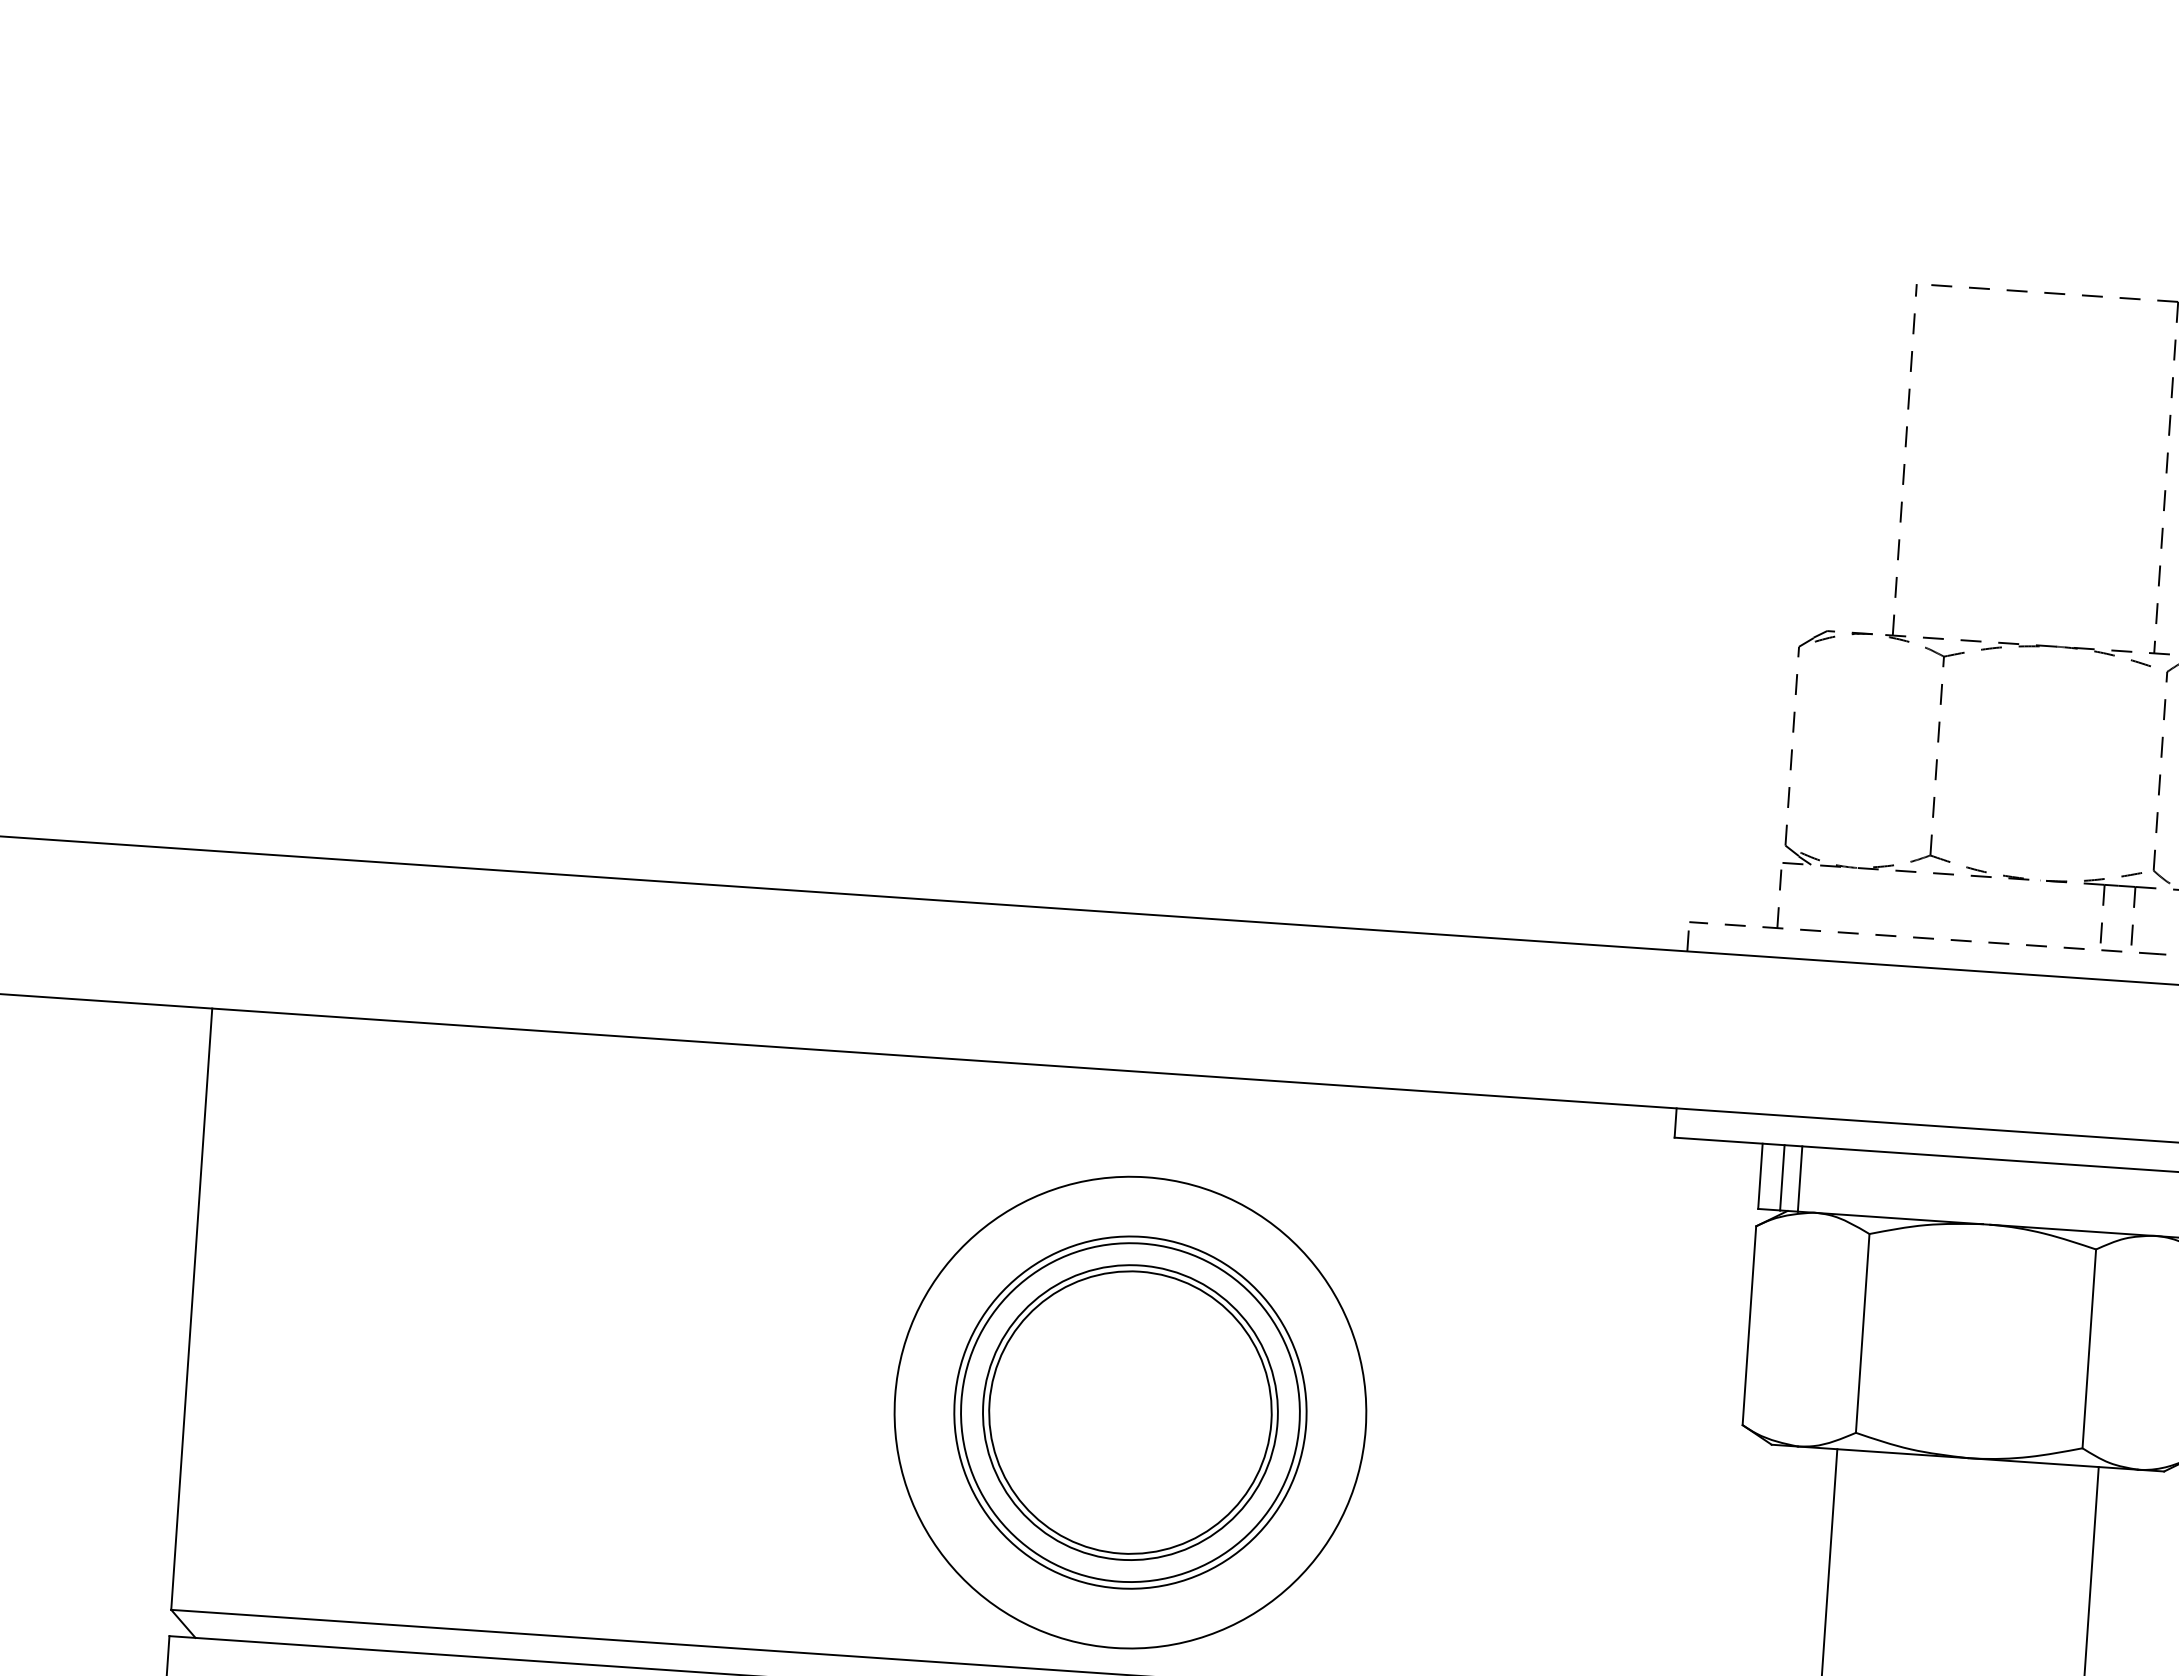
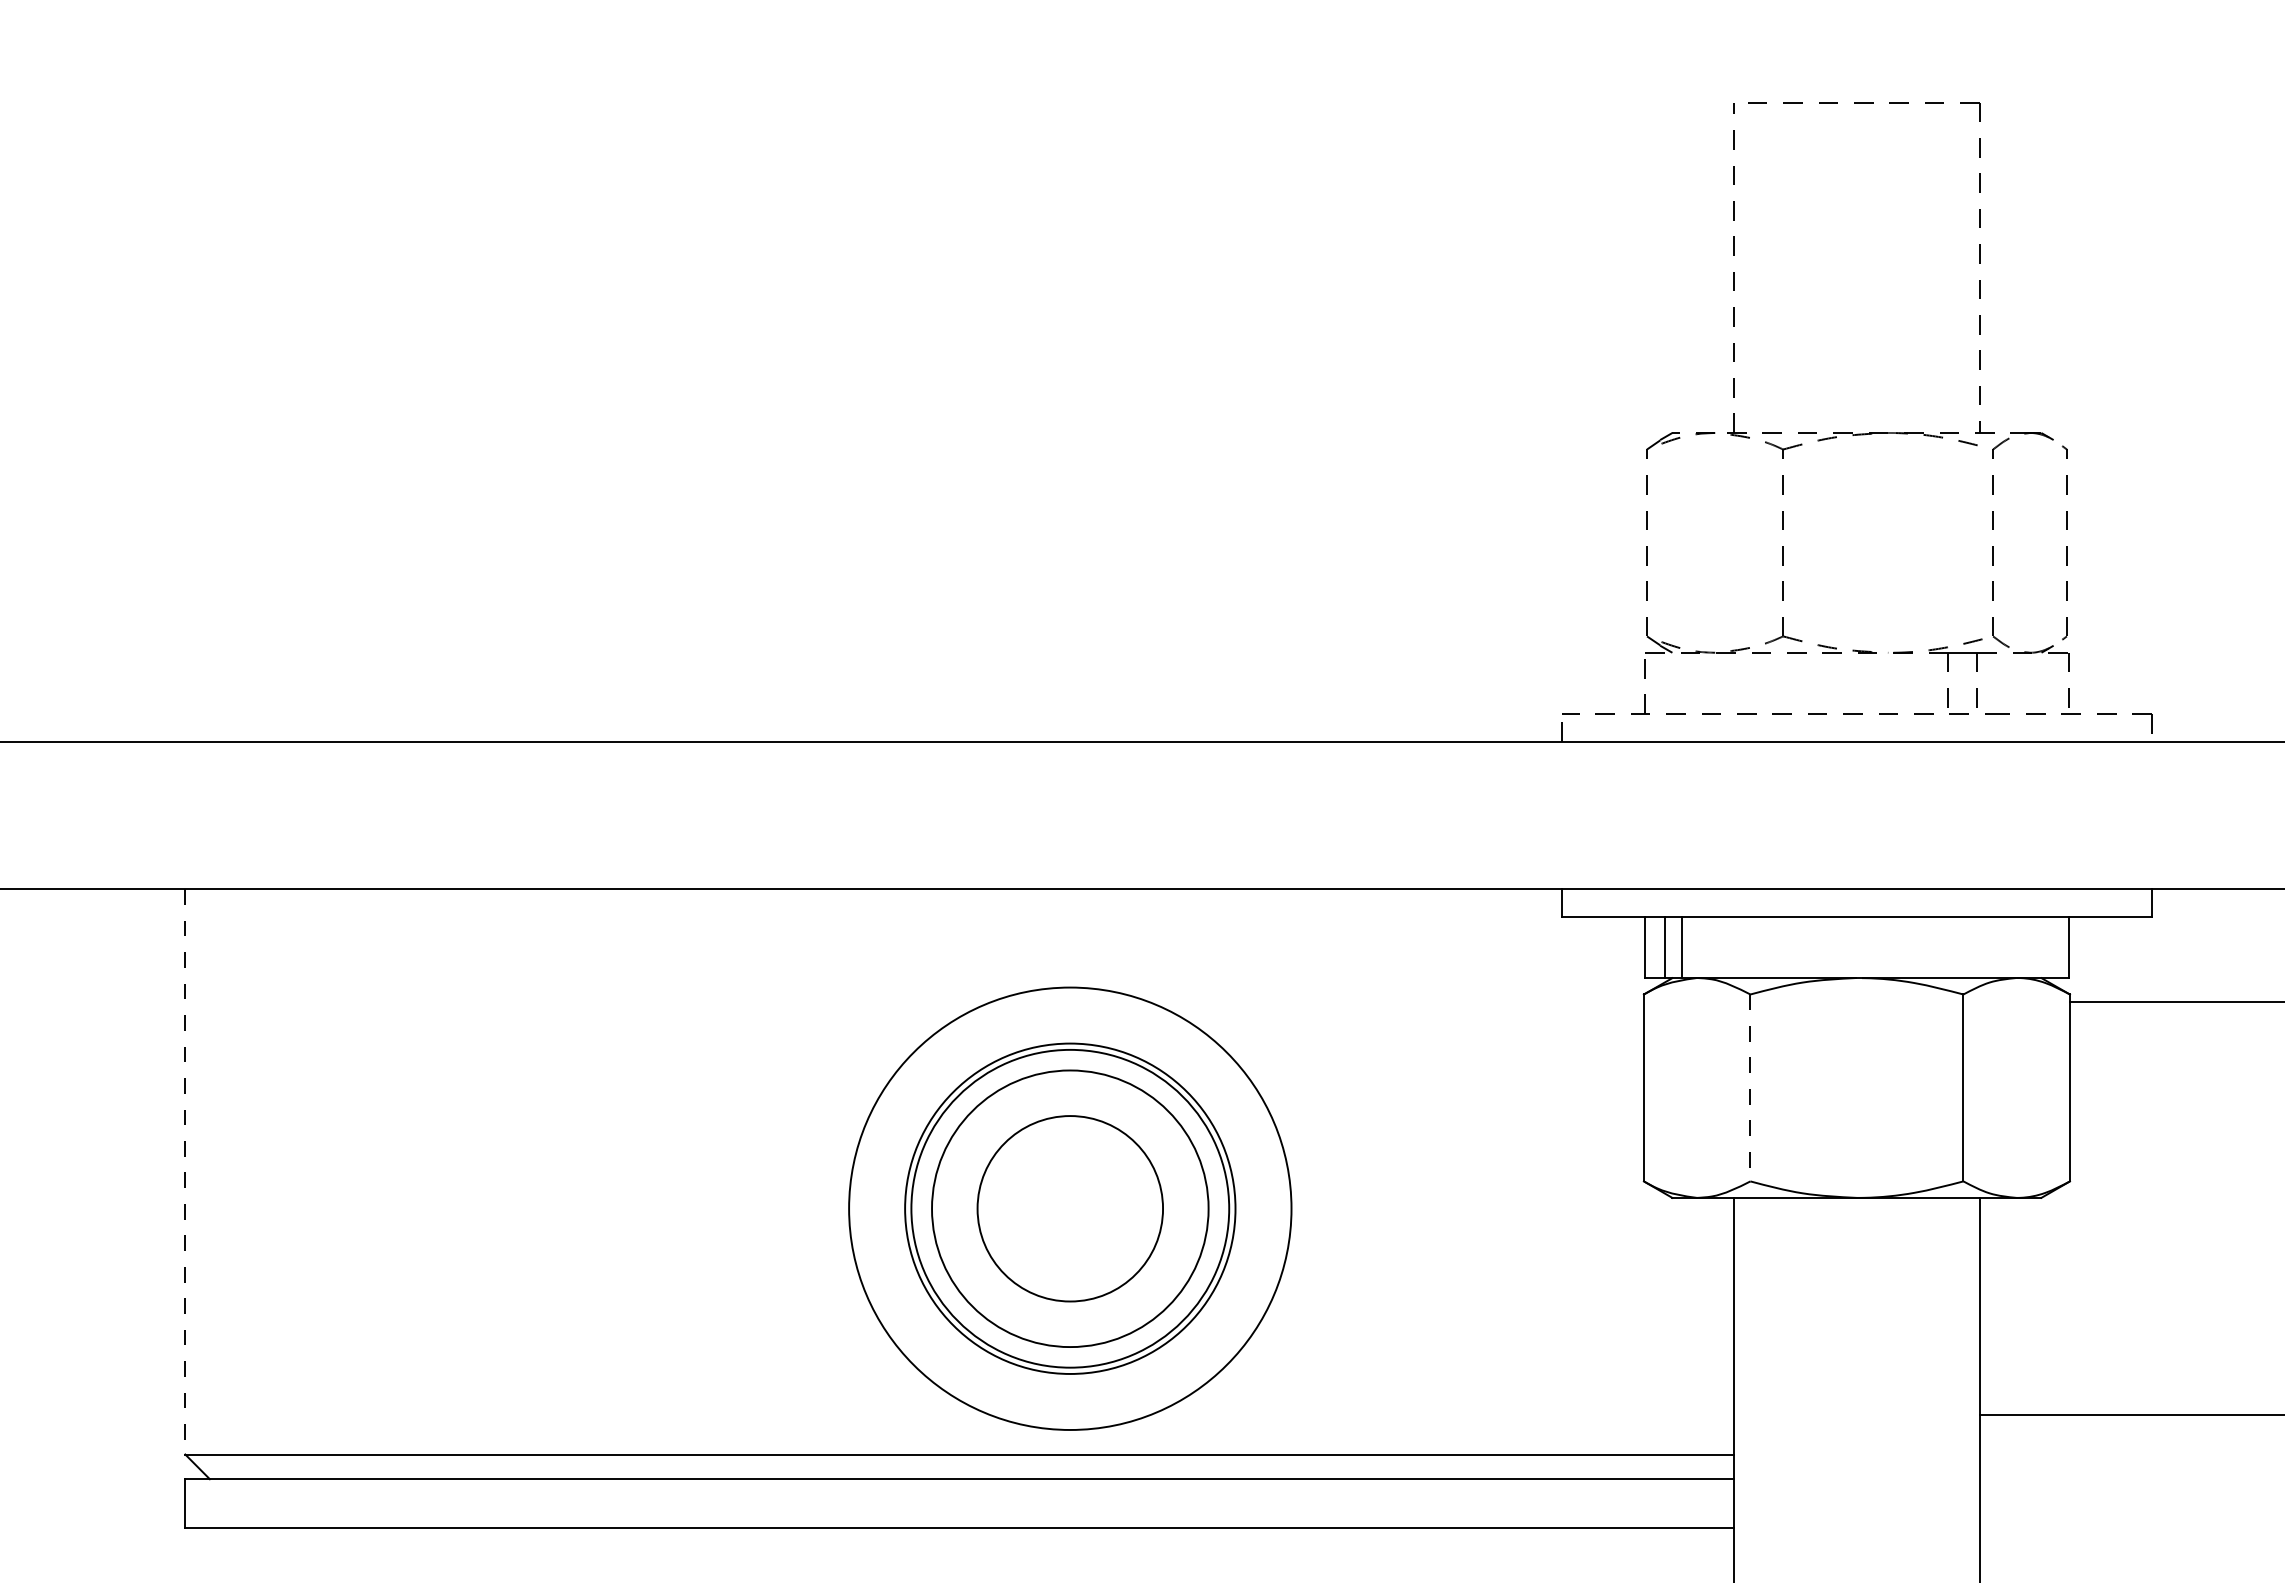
line: (191, 1308) -> (185, 1171), solid -> dashed
line: (1862, 1334) -> (1750, 1088), solid -> dashed
circle: (1129, 1412) -> (1069, 1208), size x0.7

